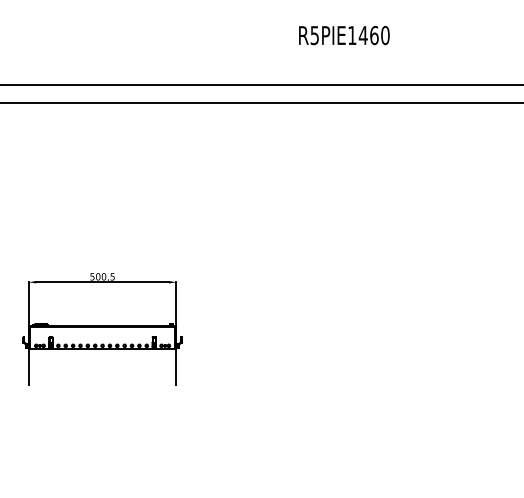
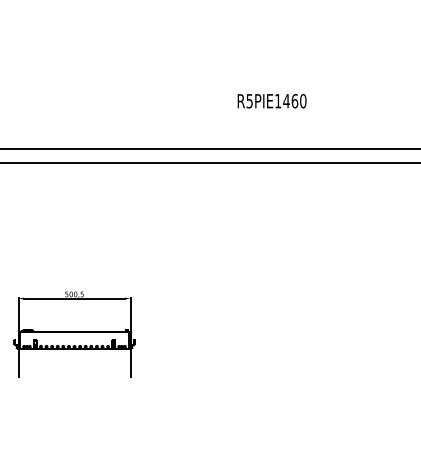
text: (343, 35) -> (271, 101), moved

